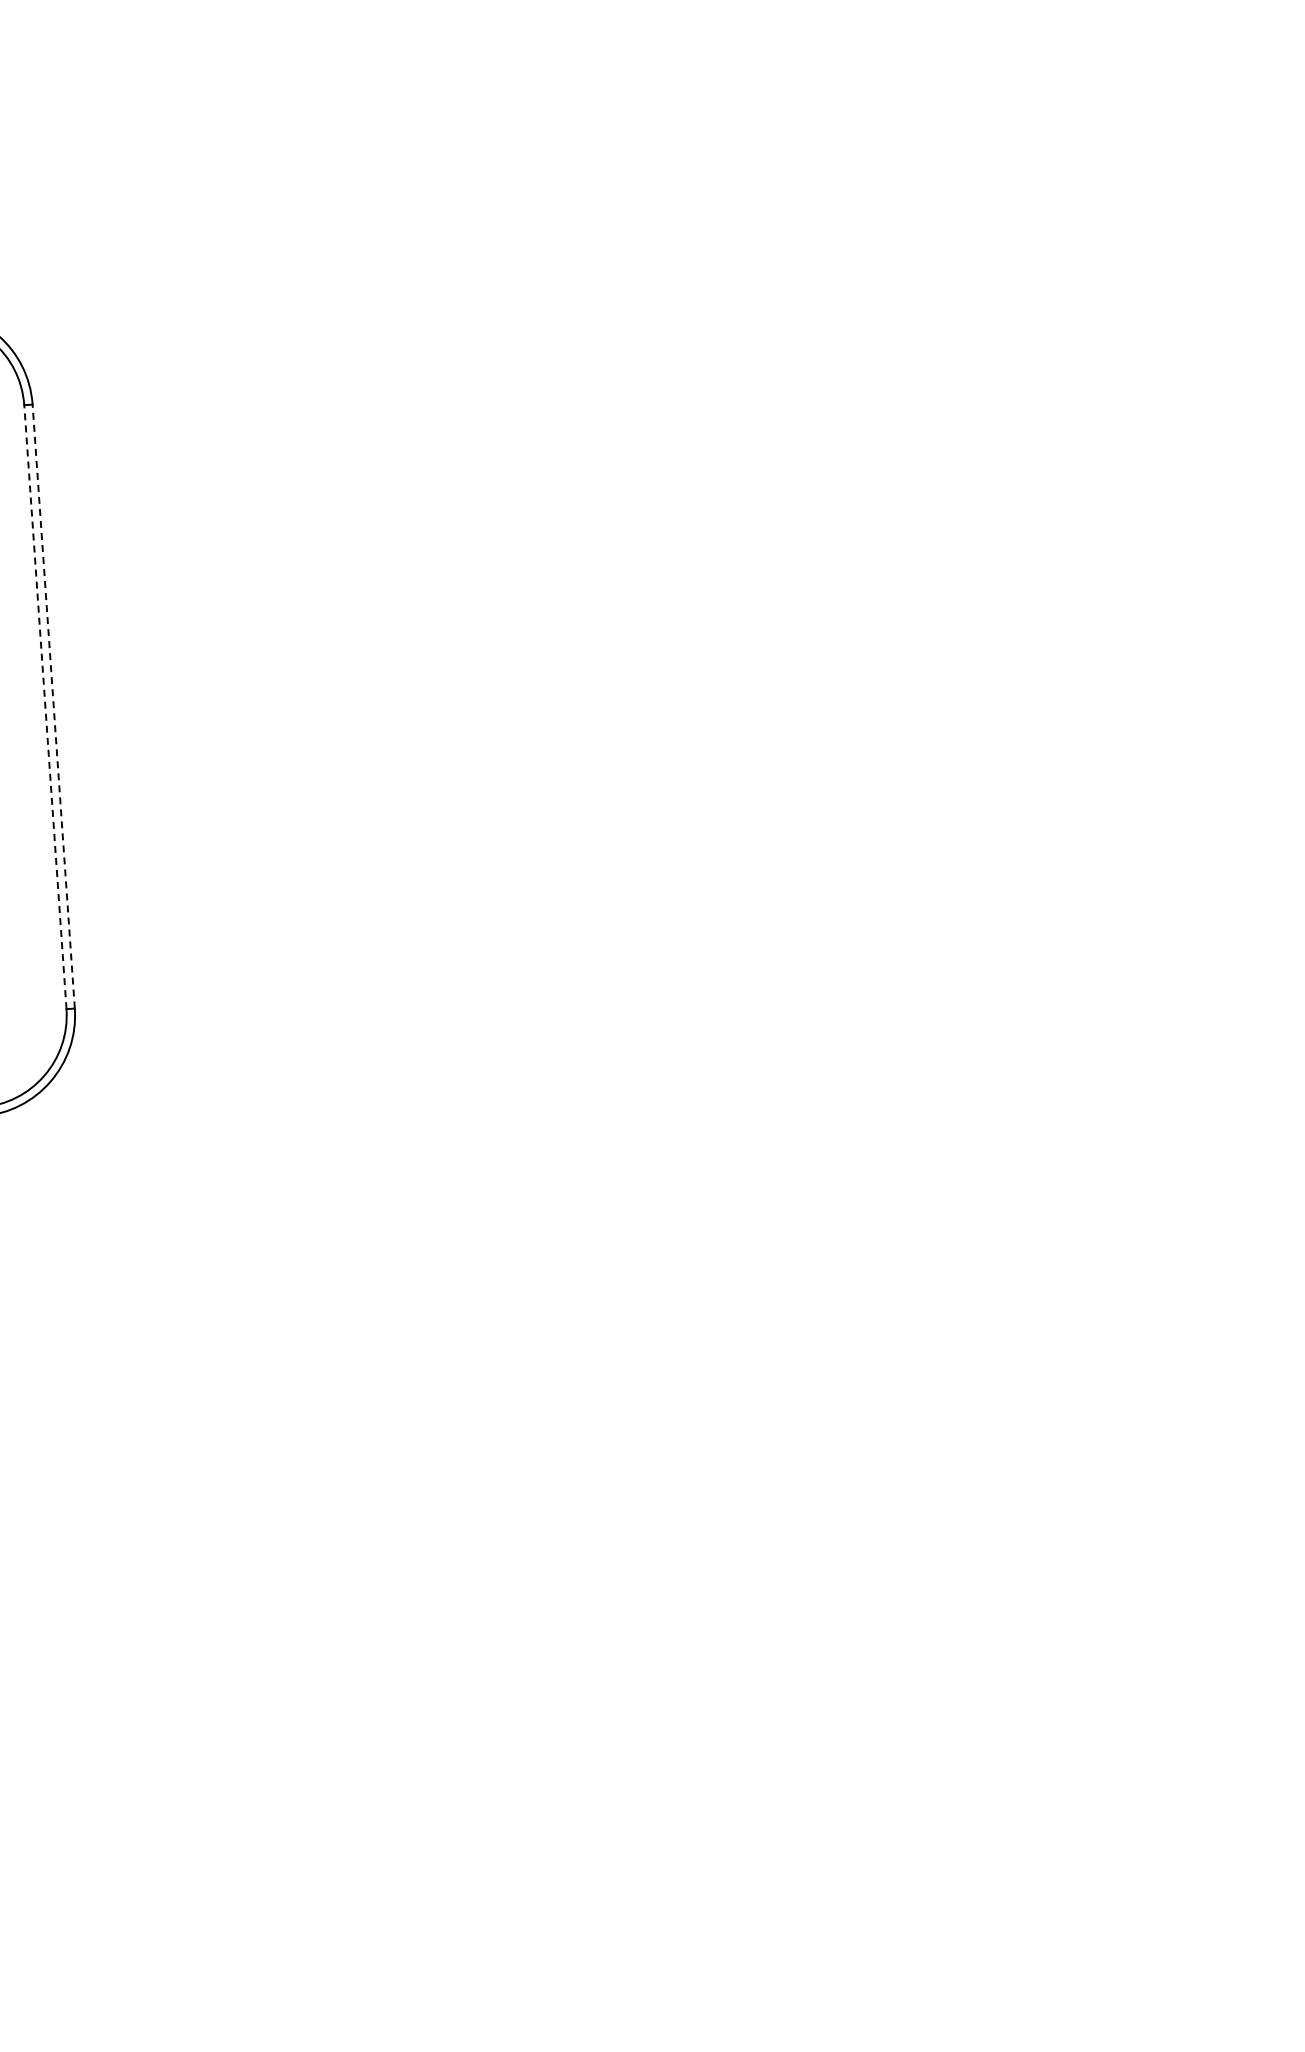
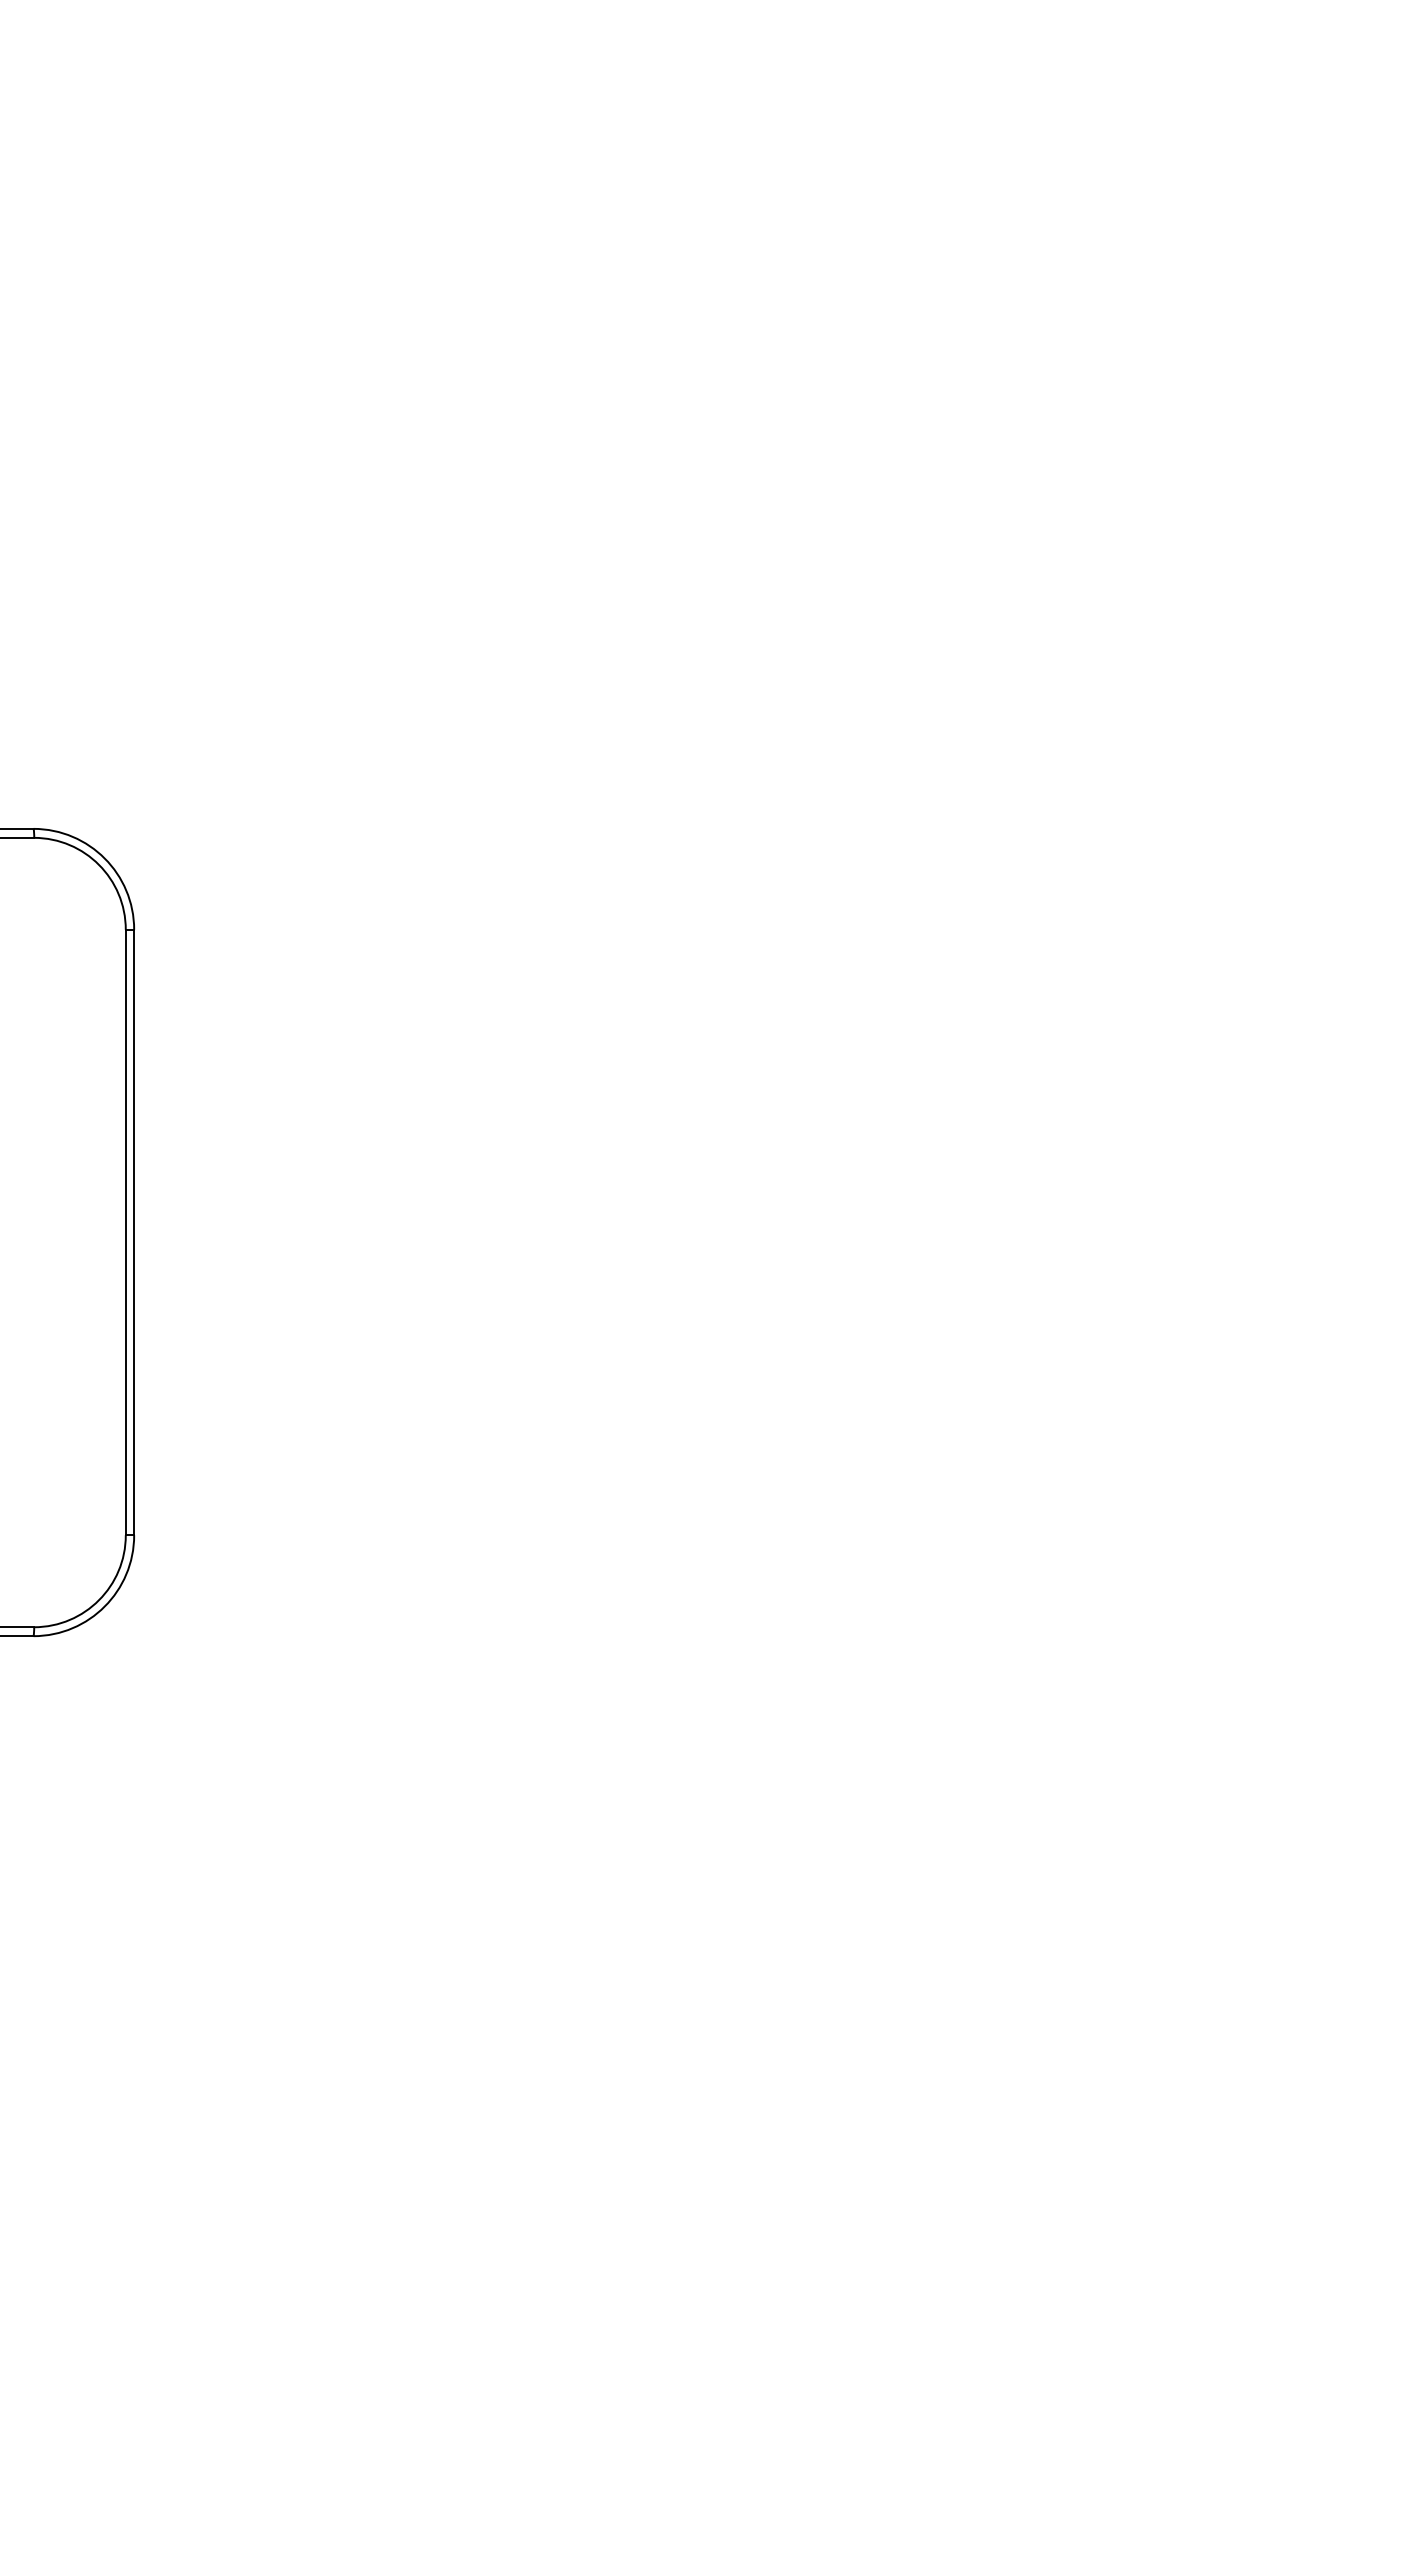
line: (54, 706) -> (134, 1232), dashed -> solid
line: (45, 707) -> (125, 1232), dashed -> solid

